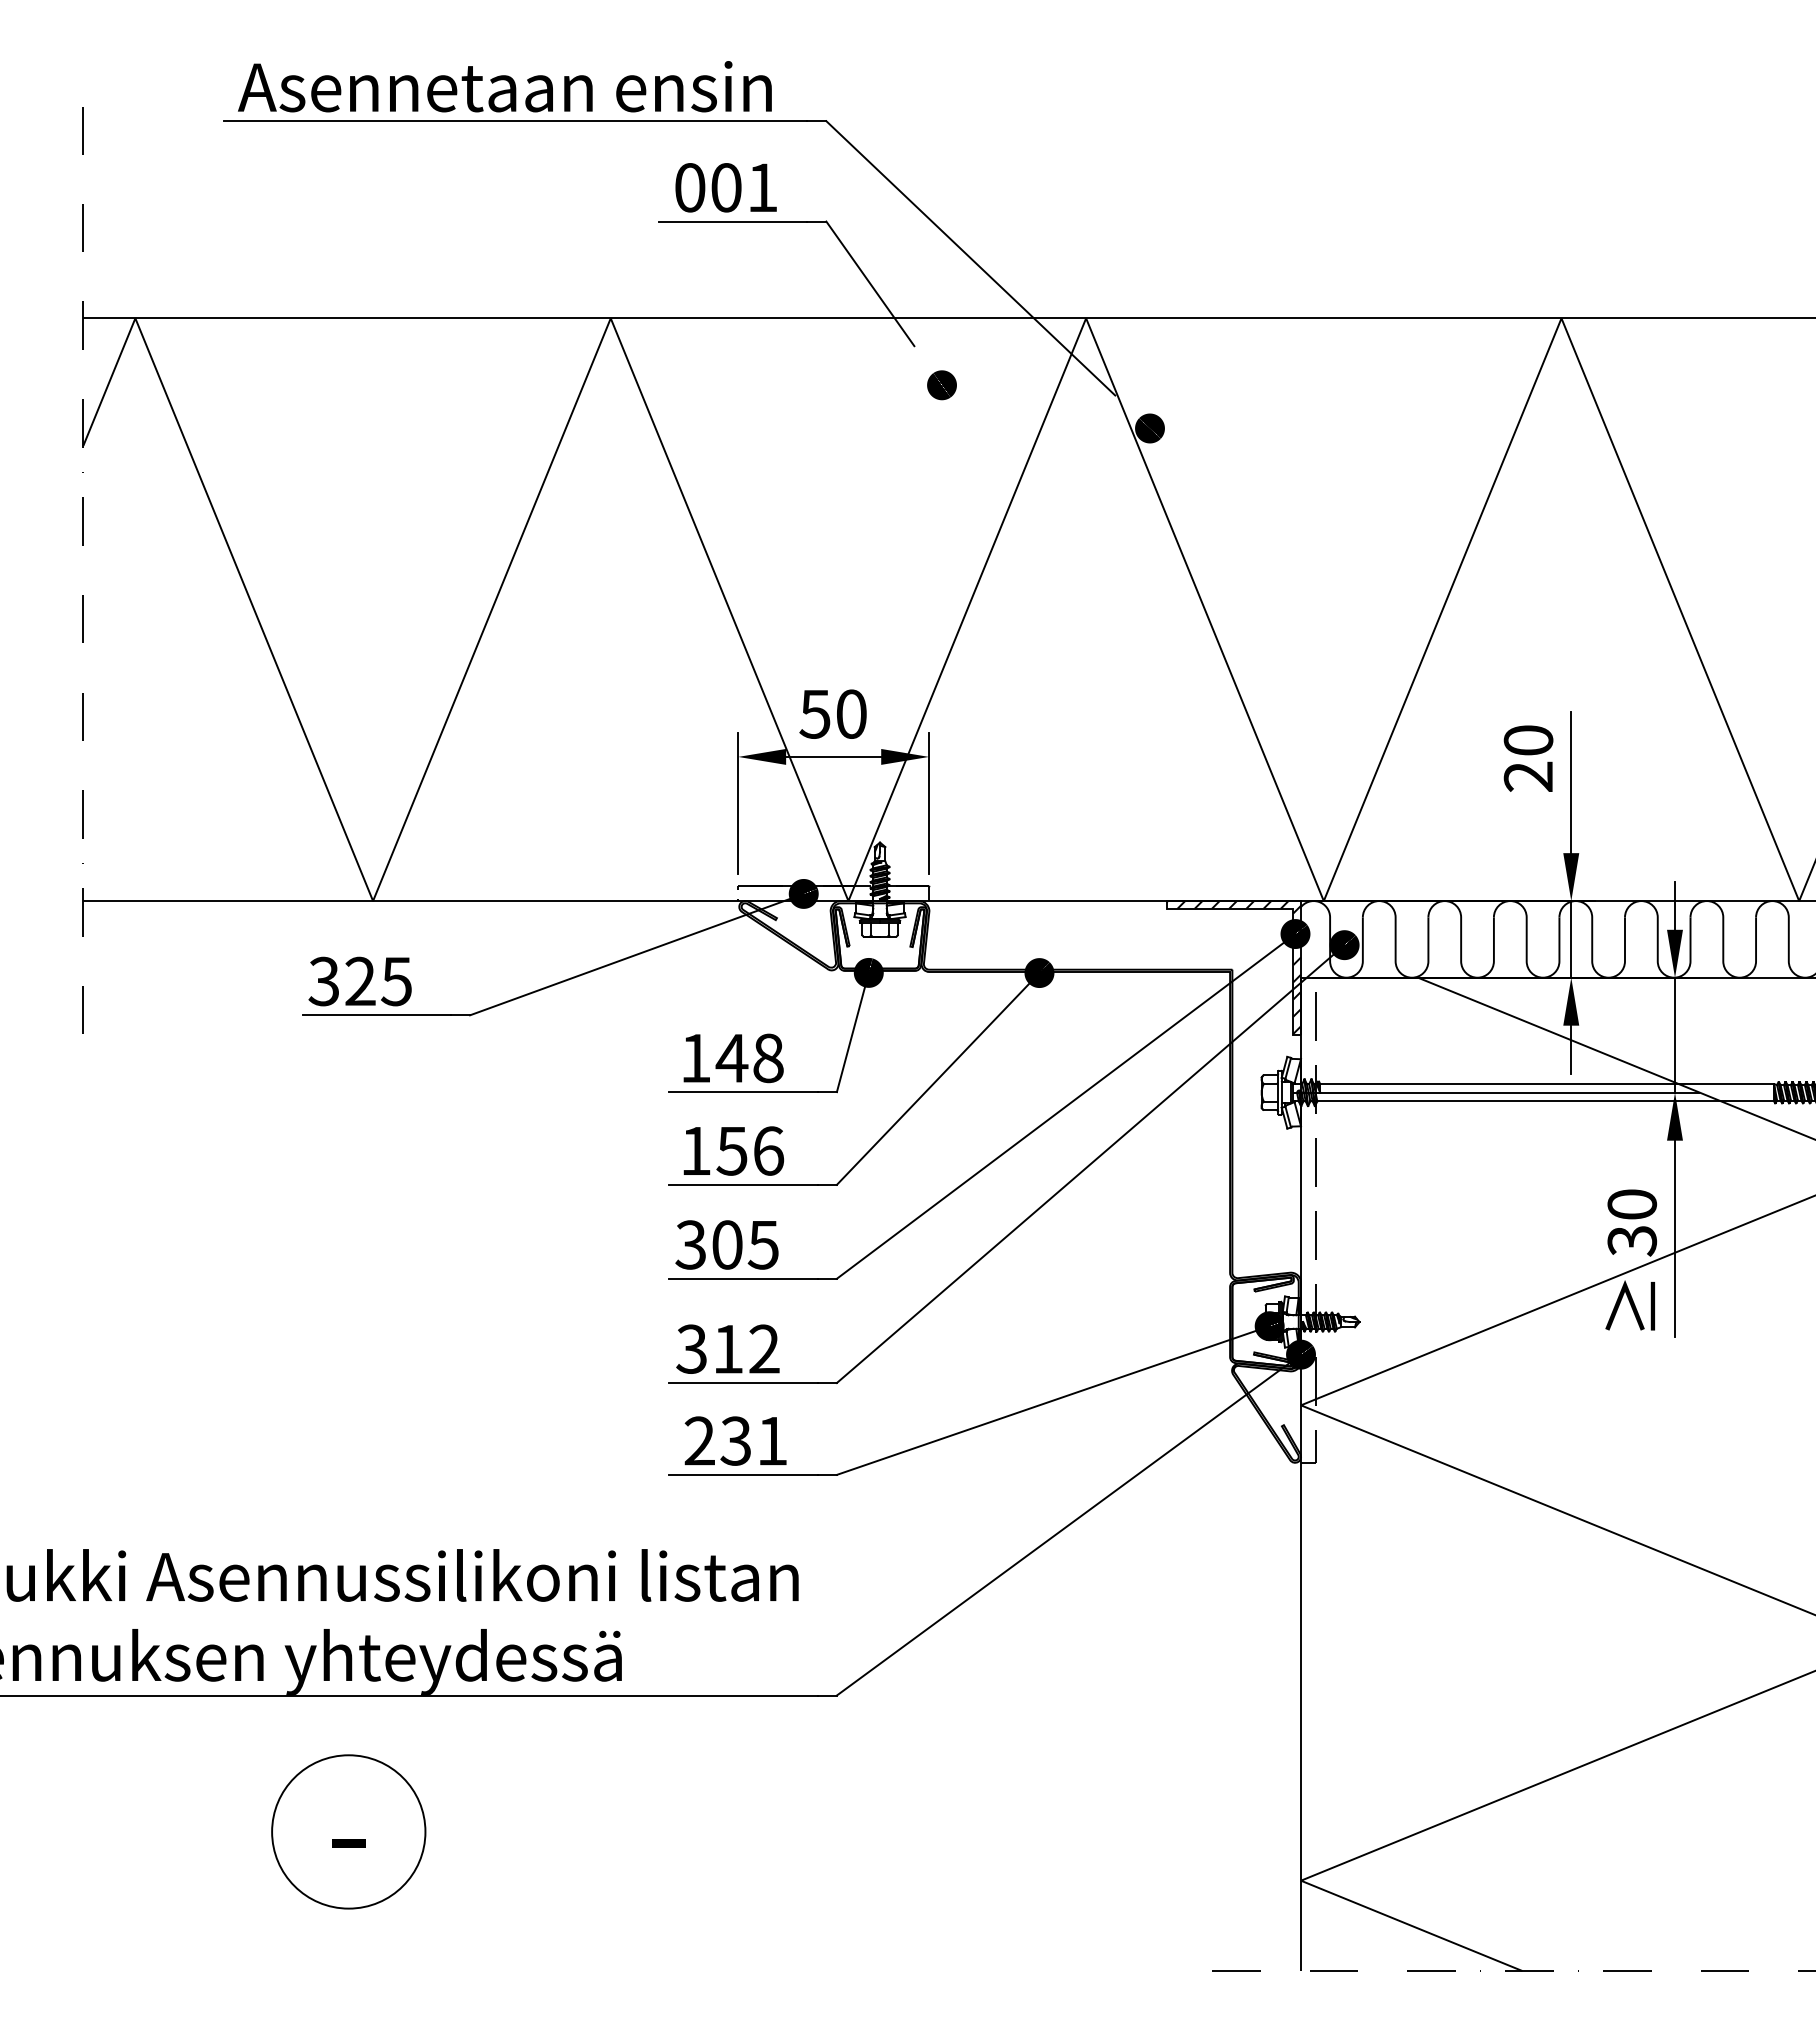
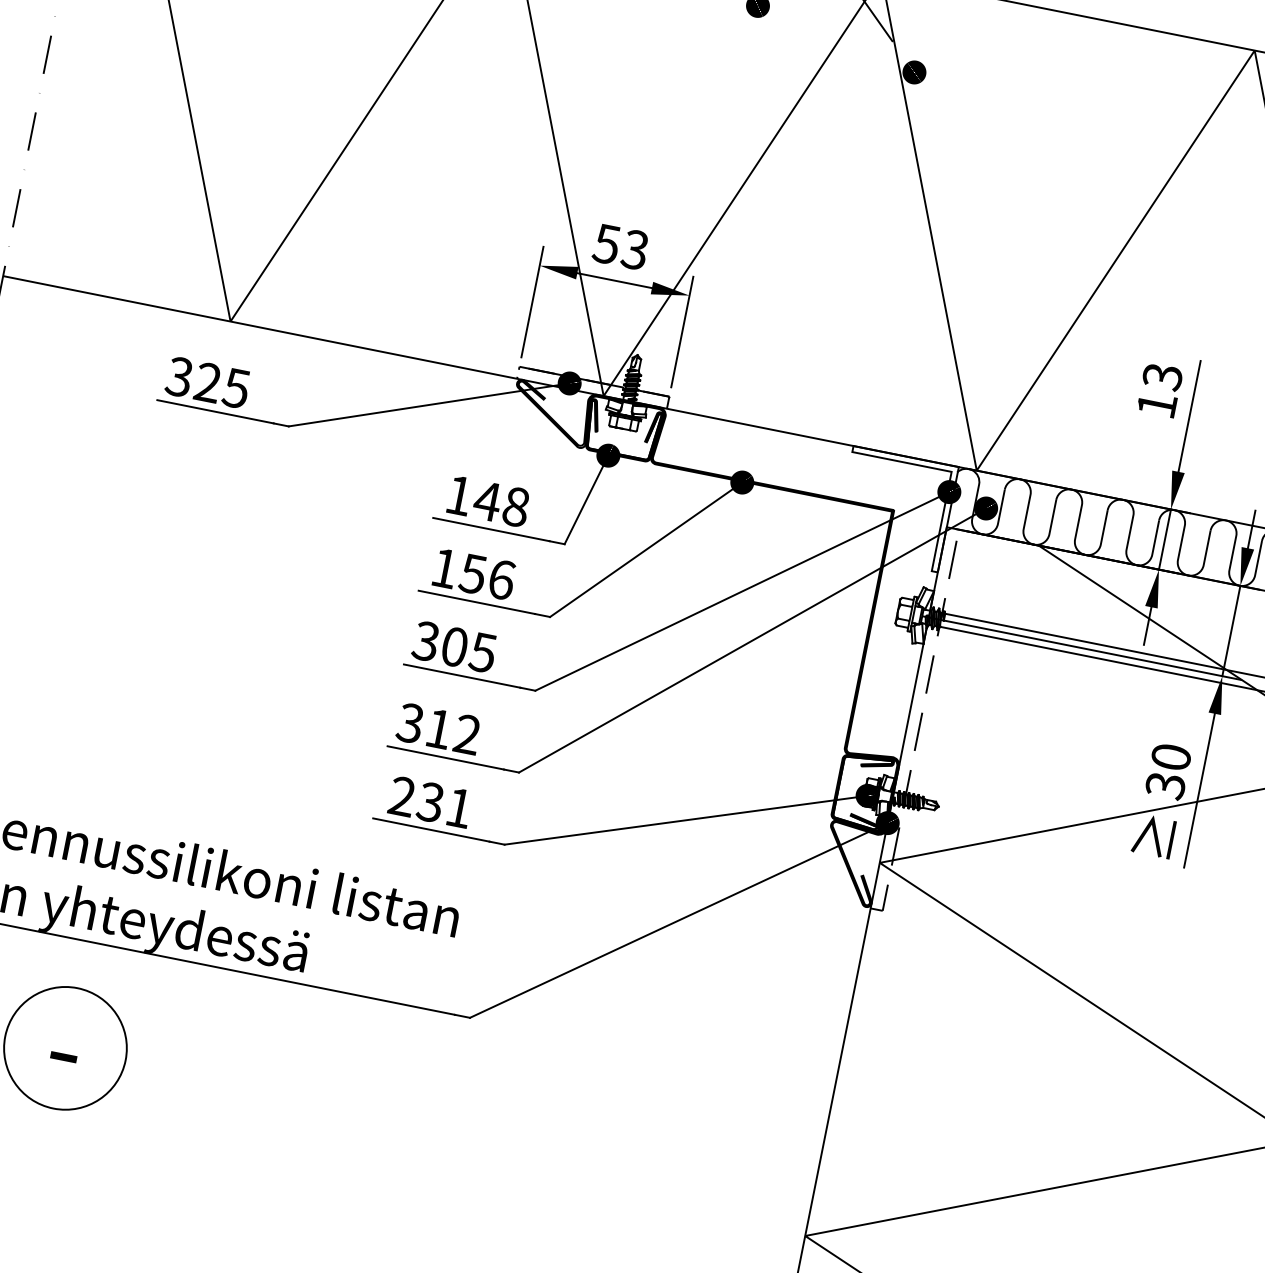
text: (850, 713) -> (634, 249), 50 -> 53
text: (1528, 758) -> (1159, 390), 20 -> 13
hatch: (1233, 967) -> (895, 508), removed

